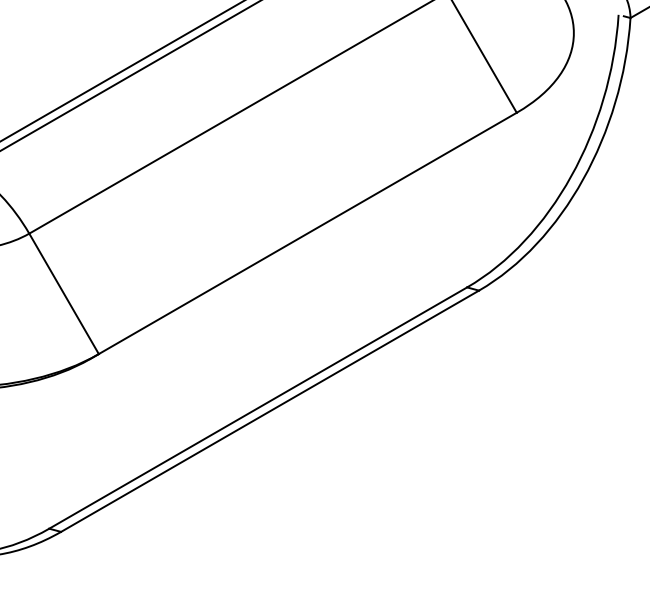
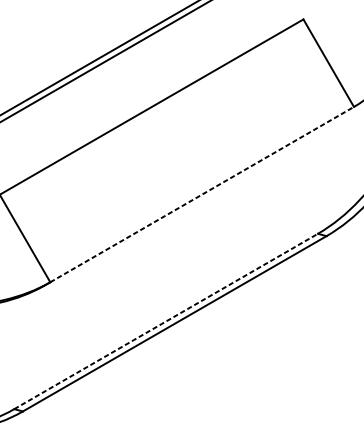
line: (308, 233) -> (202, 194), solid -> dashed
line: (258, 407) -> (166, 321), solid -> dashed

